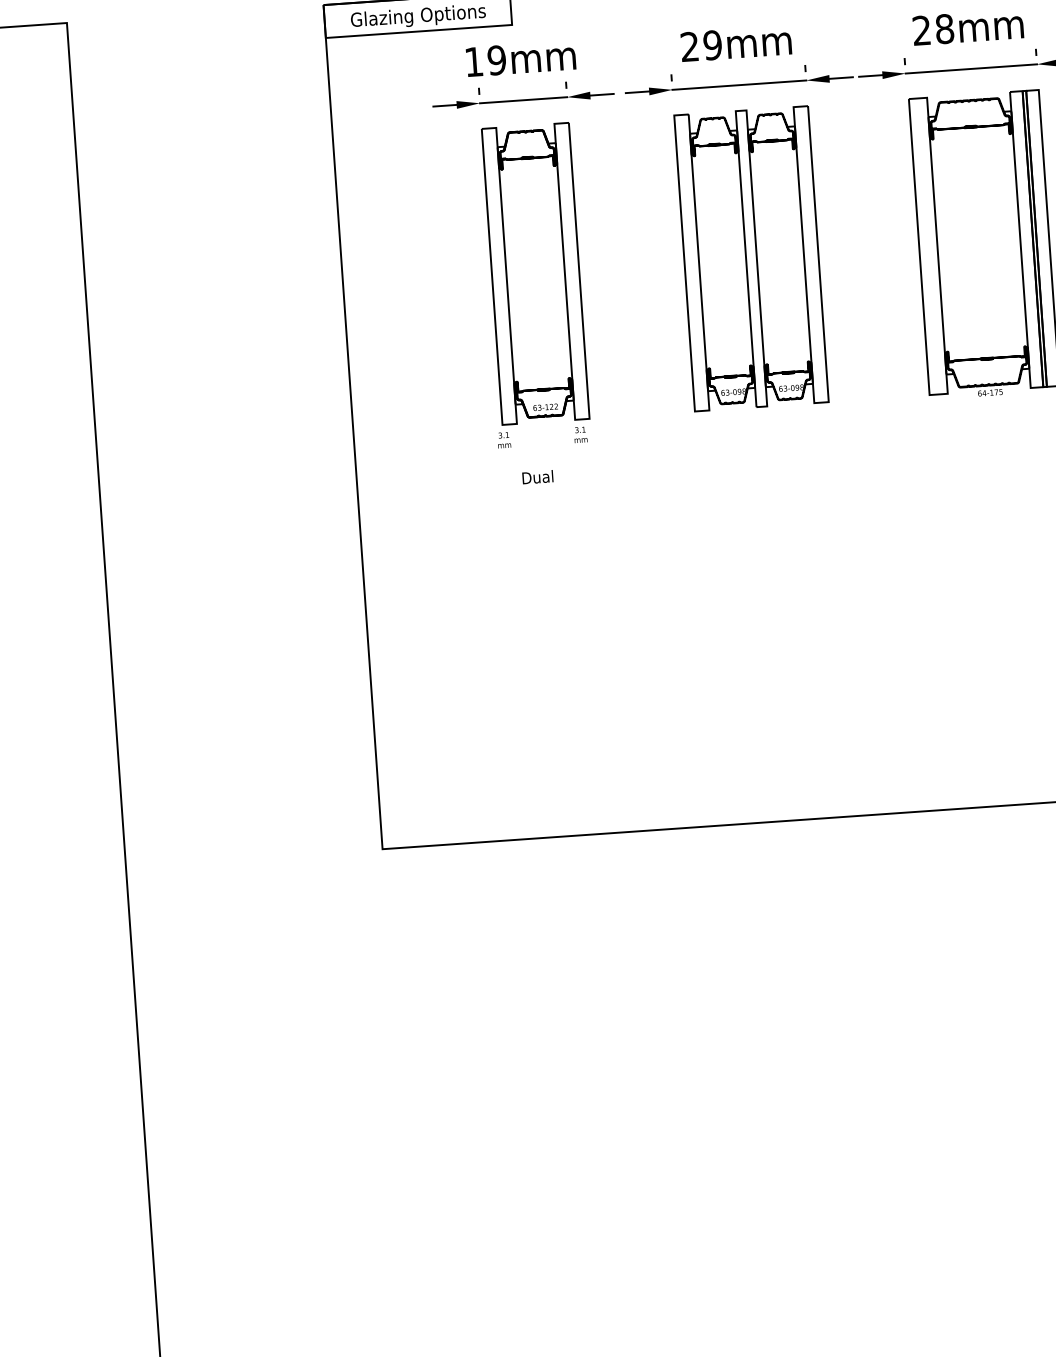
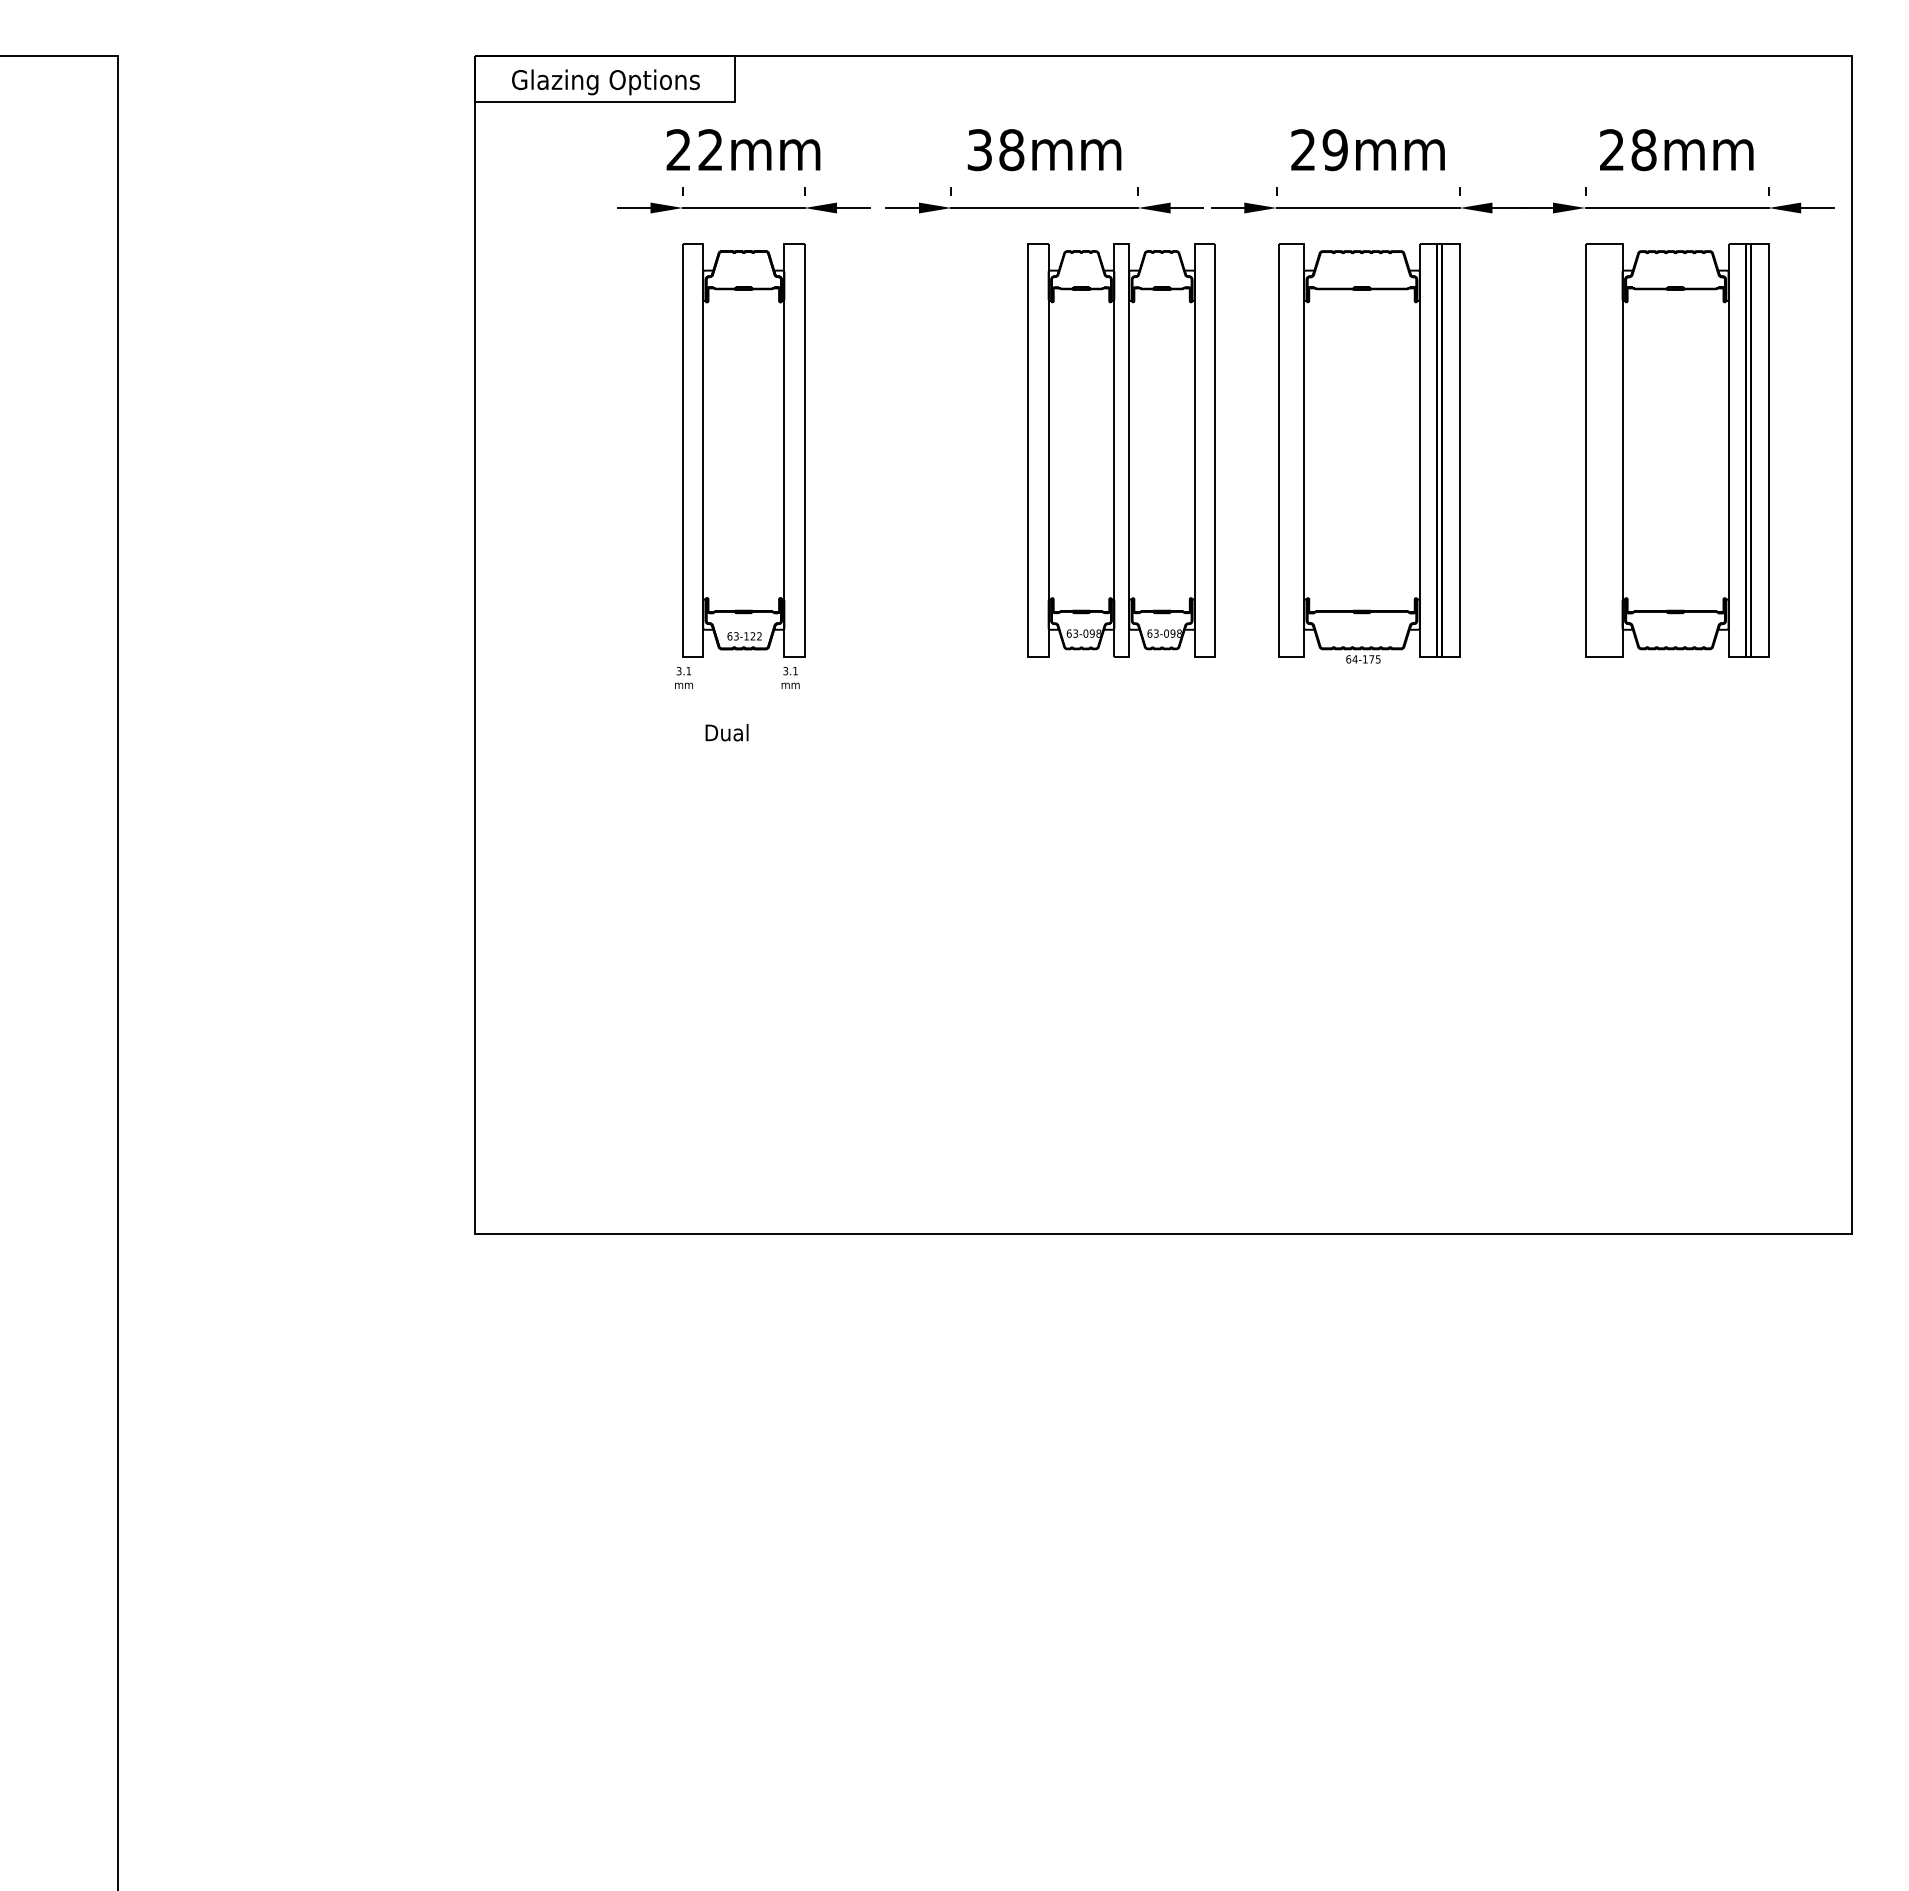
text: (944, 29) -> (1334, 150), 28mm -> 29mm
text: (701, 46) -> (995, 150), 29mm -> 38mm
text: (485, 61) -> (694, 150), 19mm -> 22mm
part: (751, 259) -> (1121, 450), moved

